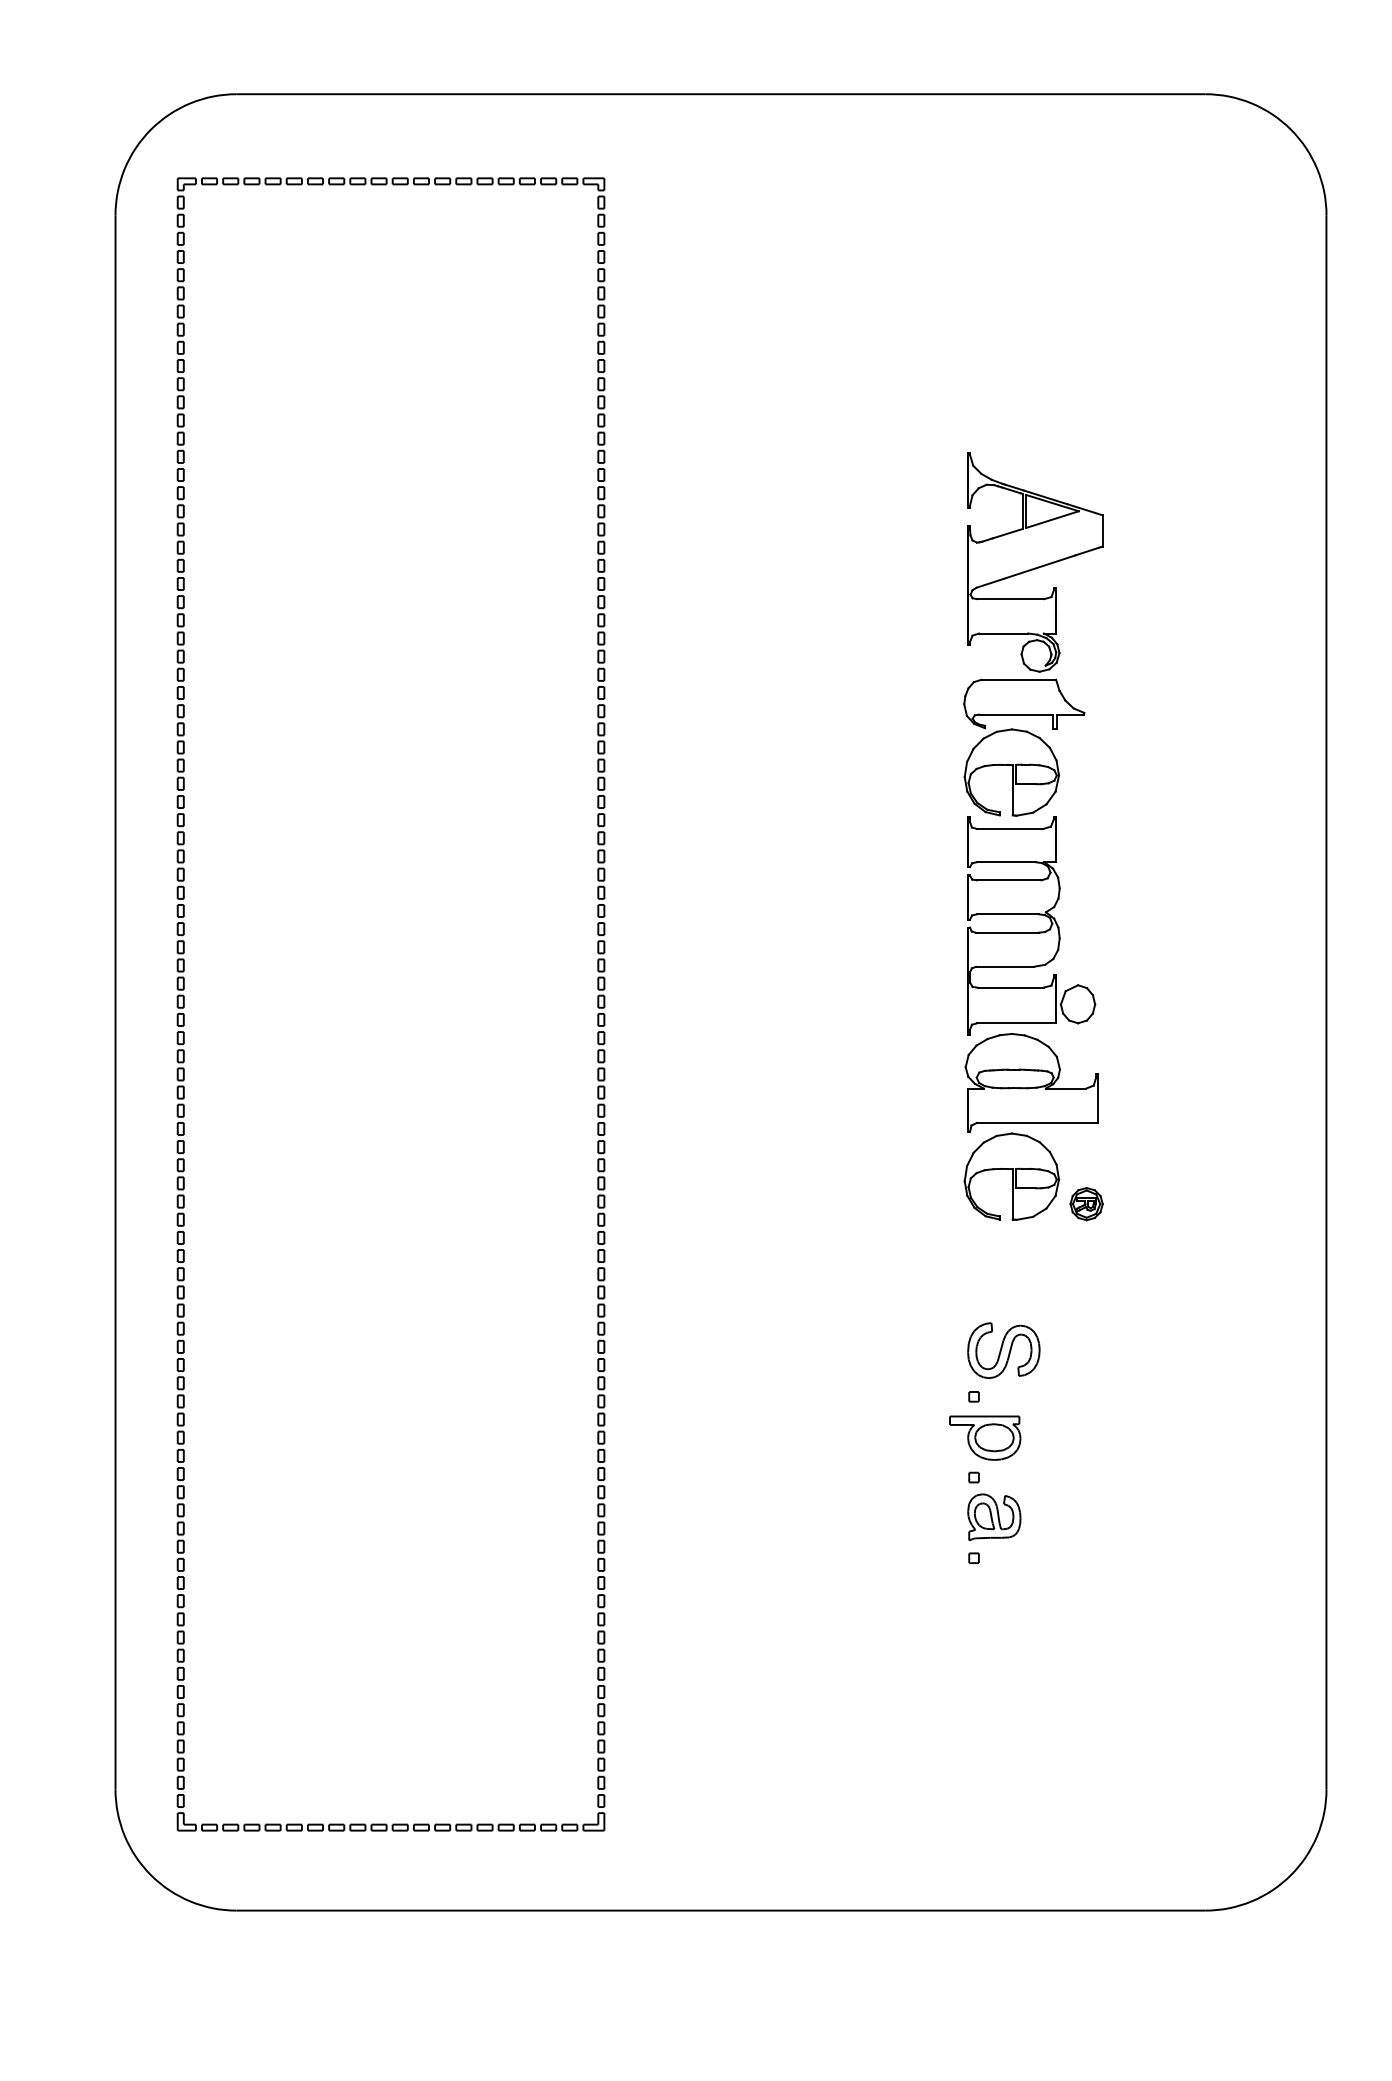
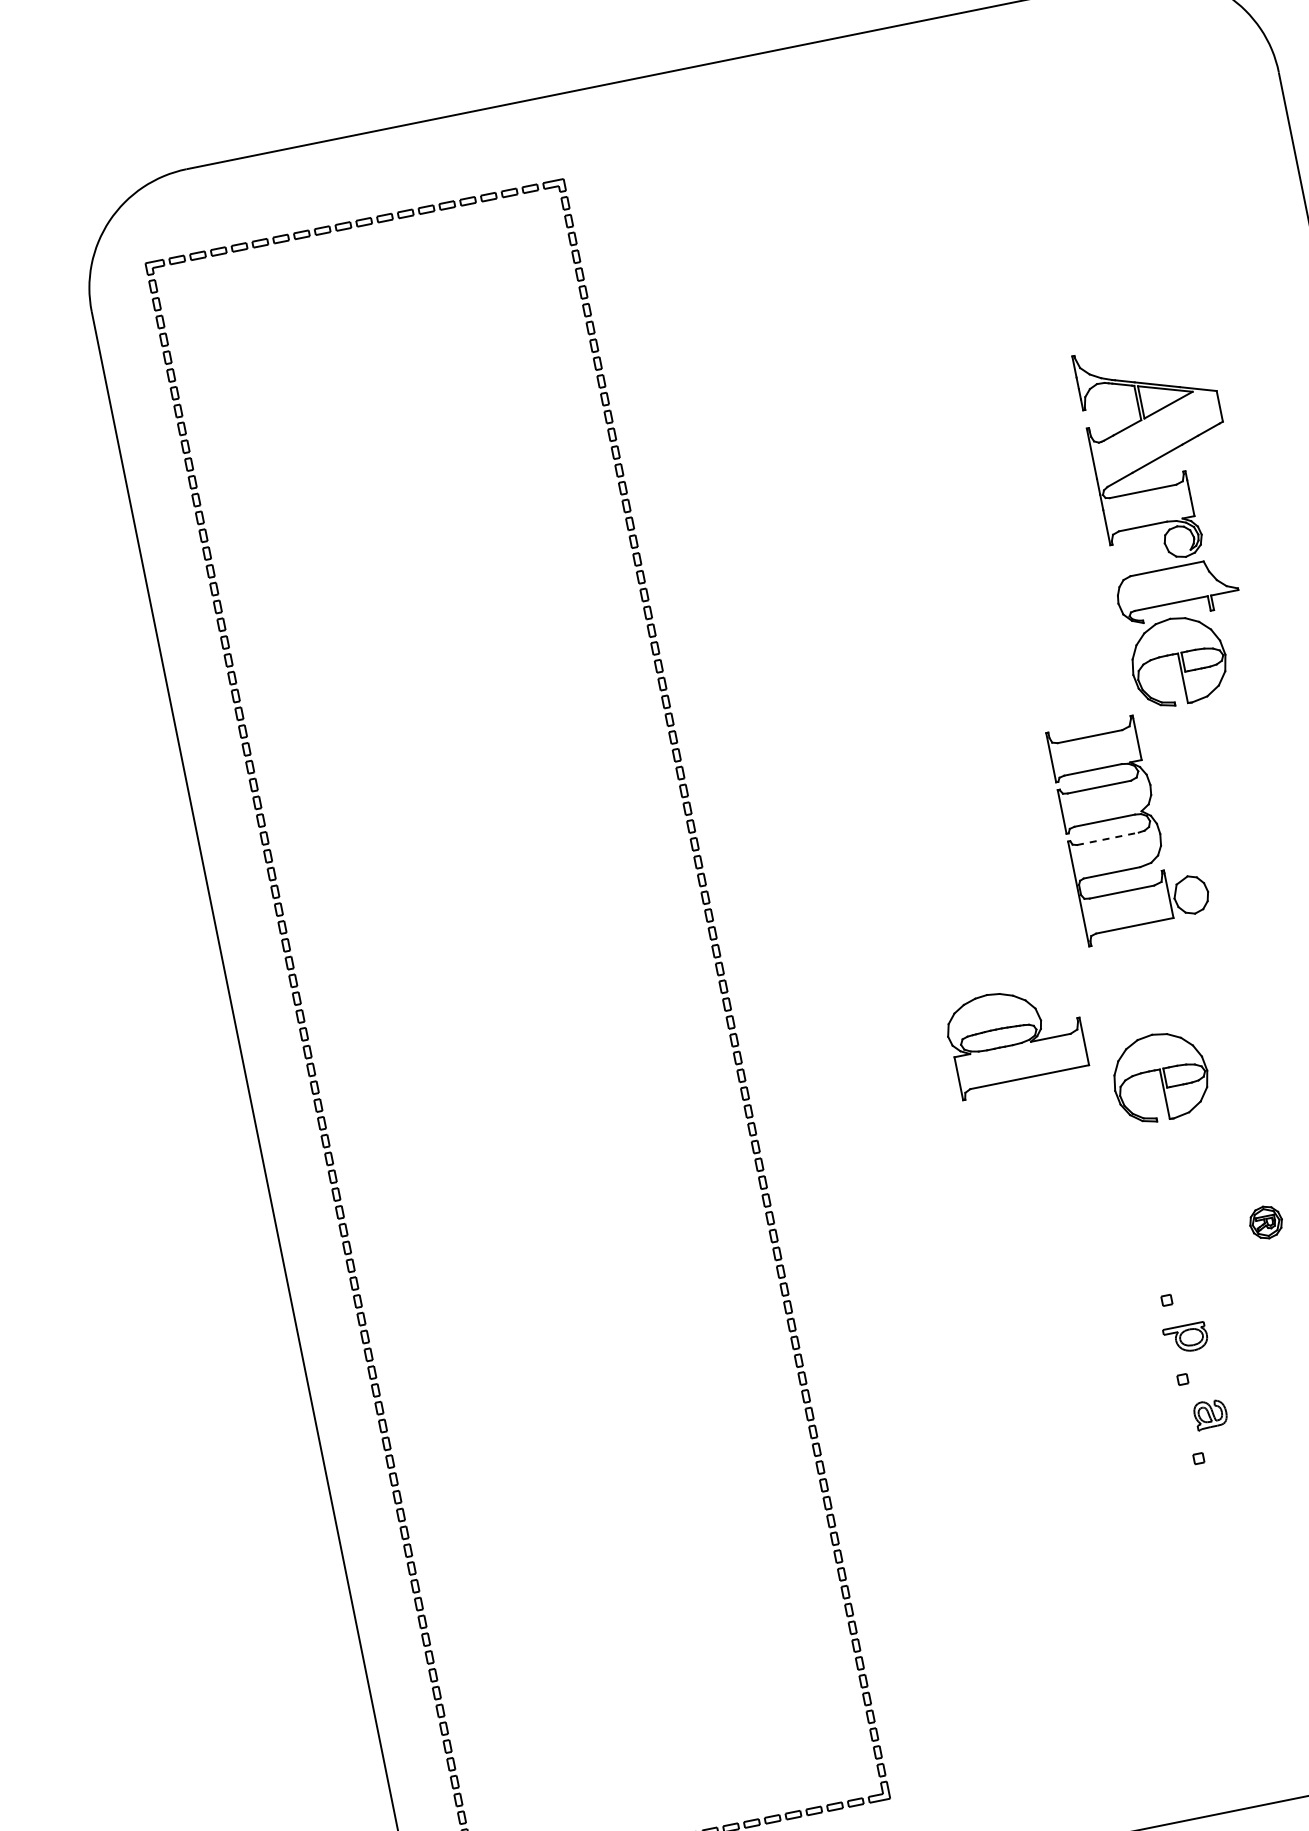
part: (1033, 634) -> (1172, 521), moved
line: (1007, 932) -> (1107, 838), solid -> dashed
part: (1031, 1082) -> (1015, 1038), moved
part: (1086, 1204) -> (1266, 1222), moved
part: (1003, 1350) -> (1186, 1249), removed
part: (985, 1437) -> (1186, 1337), size x0.6
part: (994, 1517) -> (1210, 1414), size x0.6

